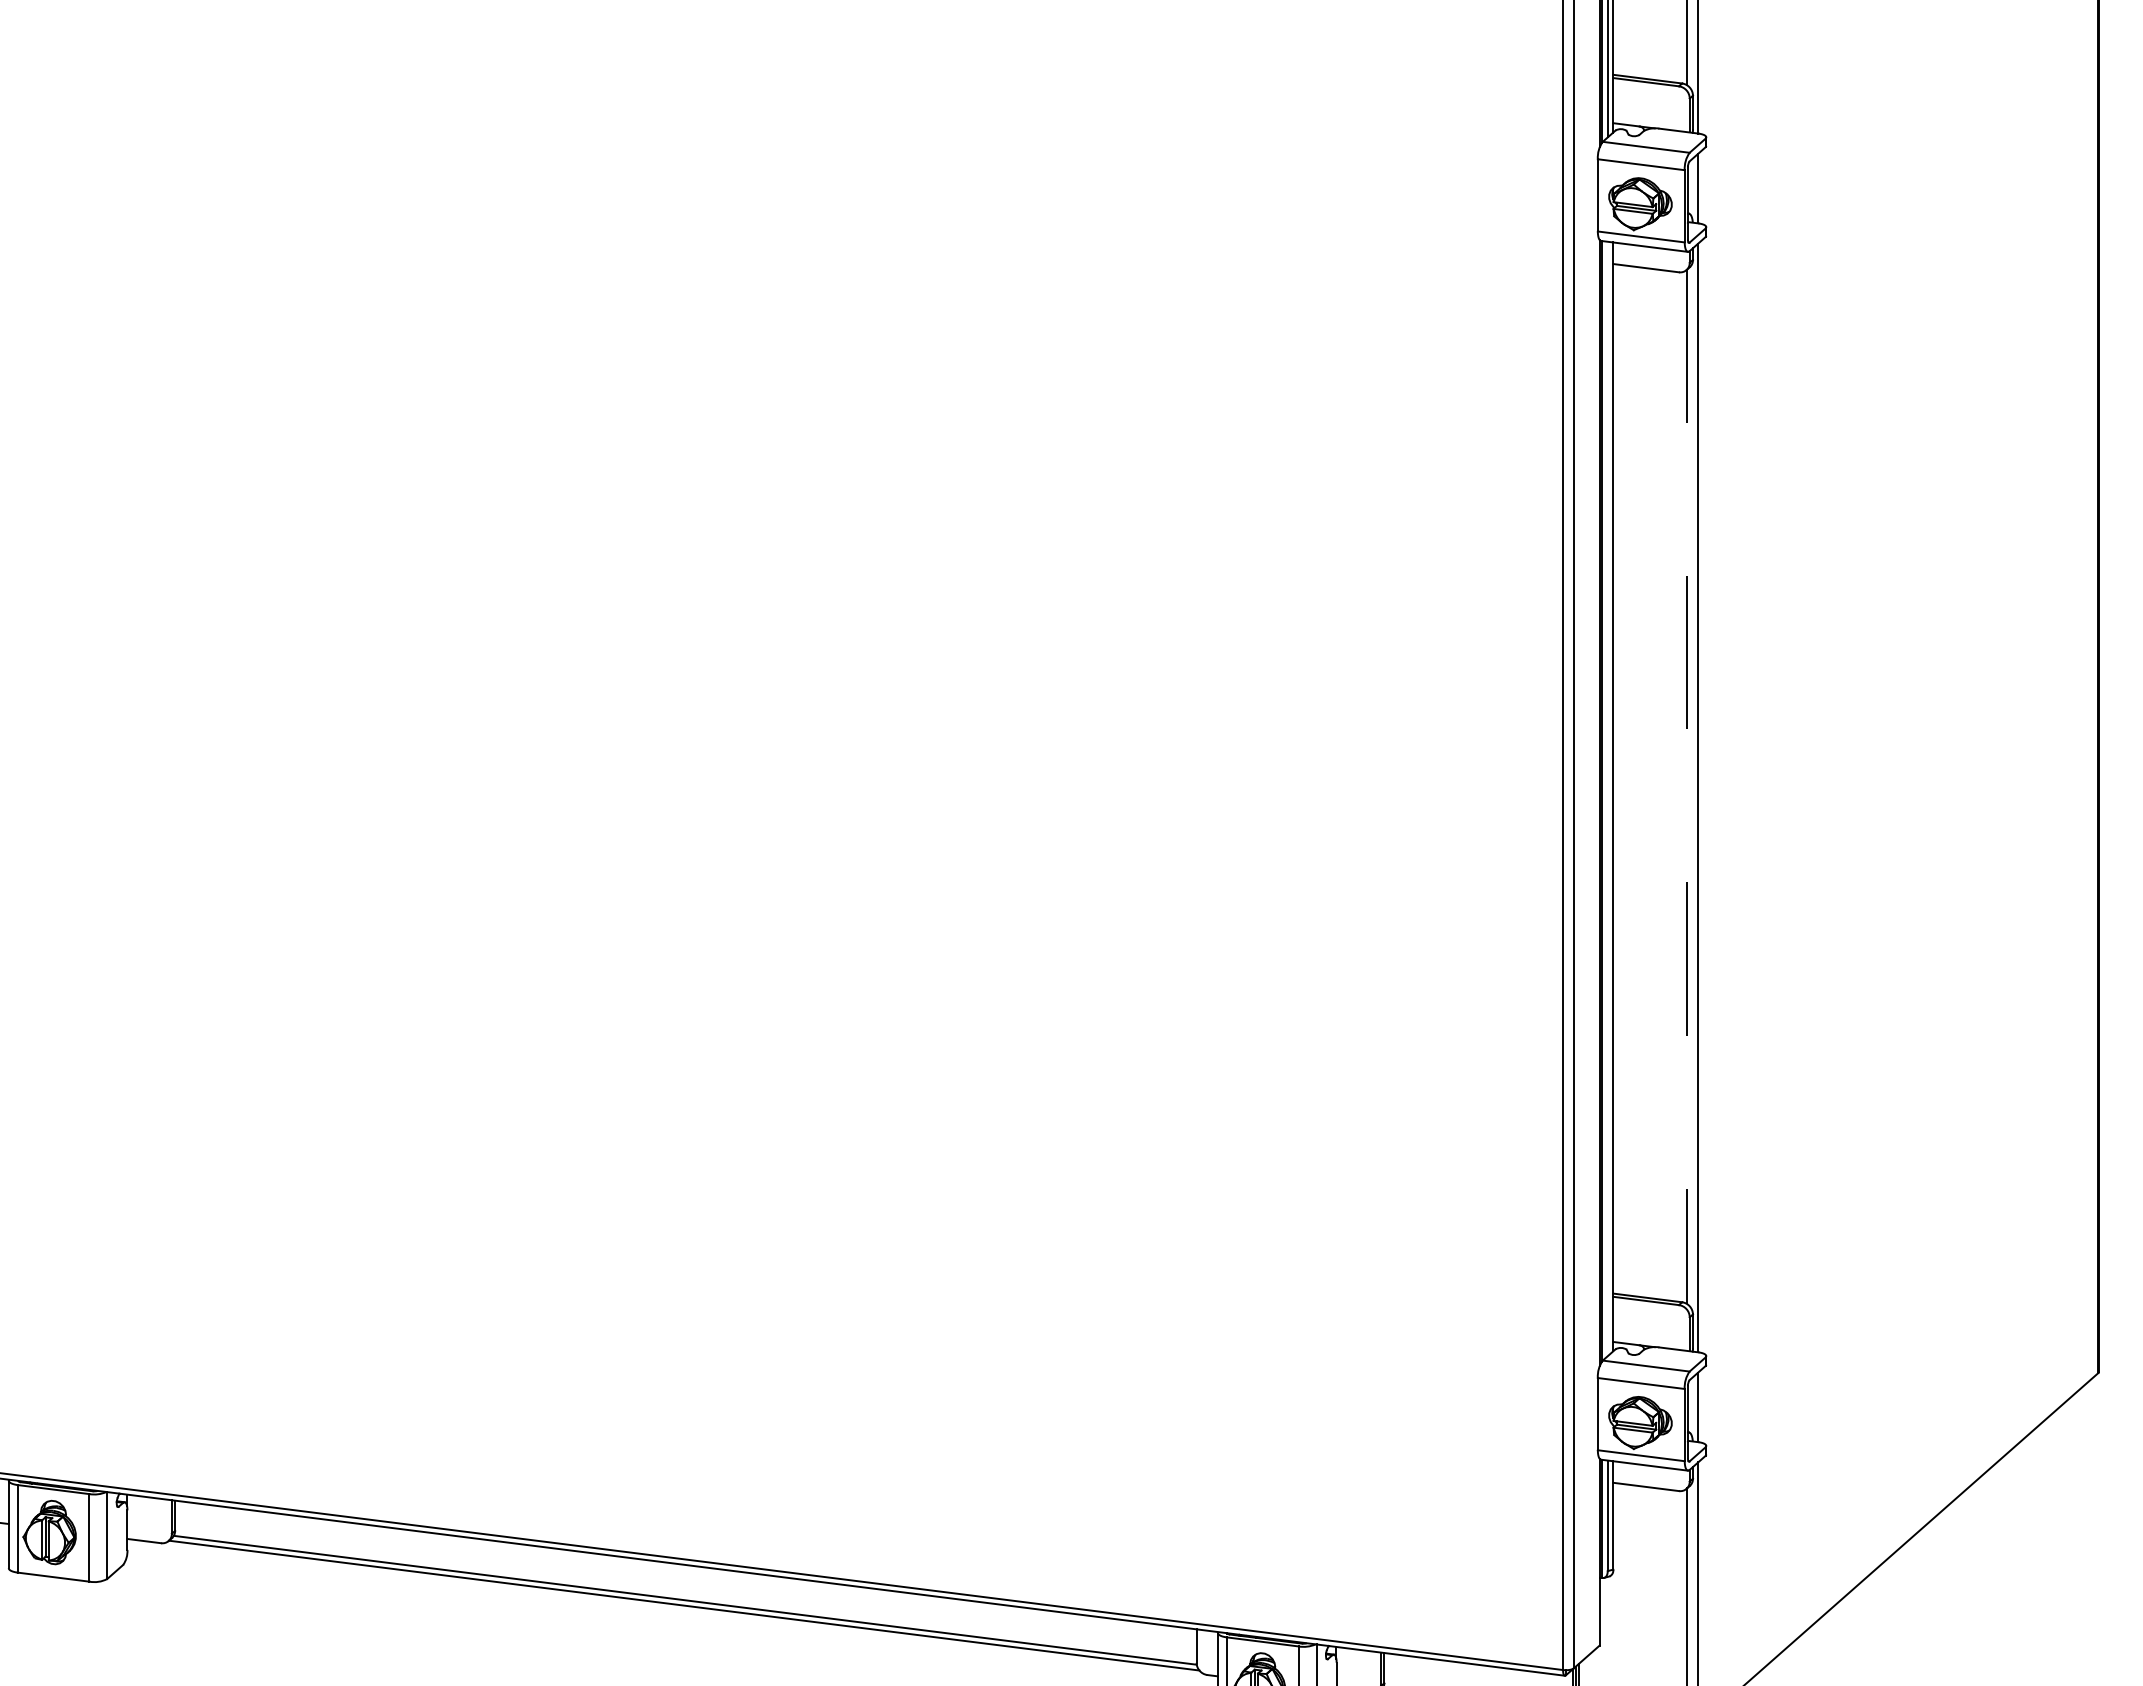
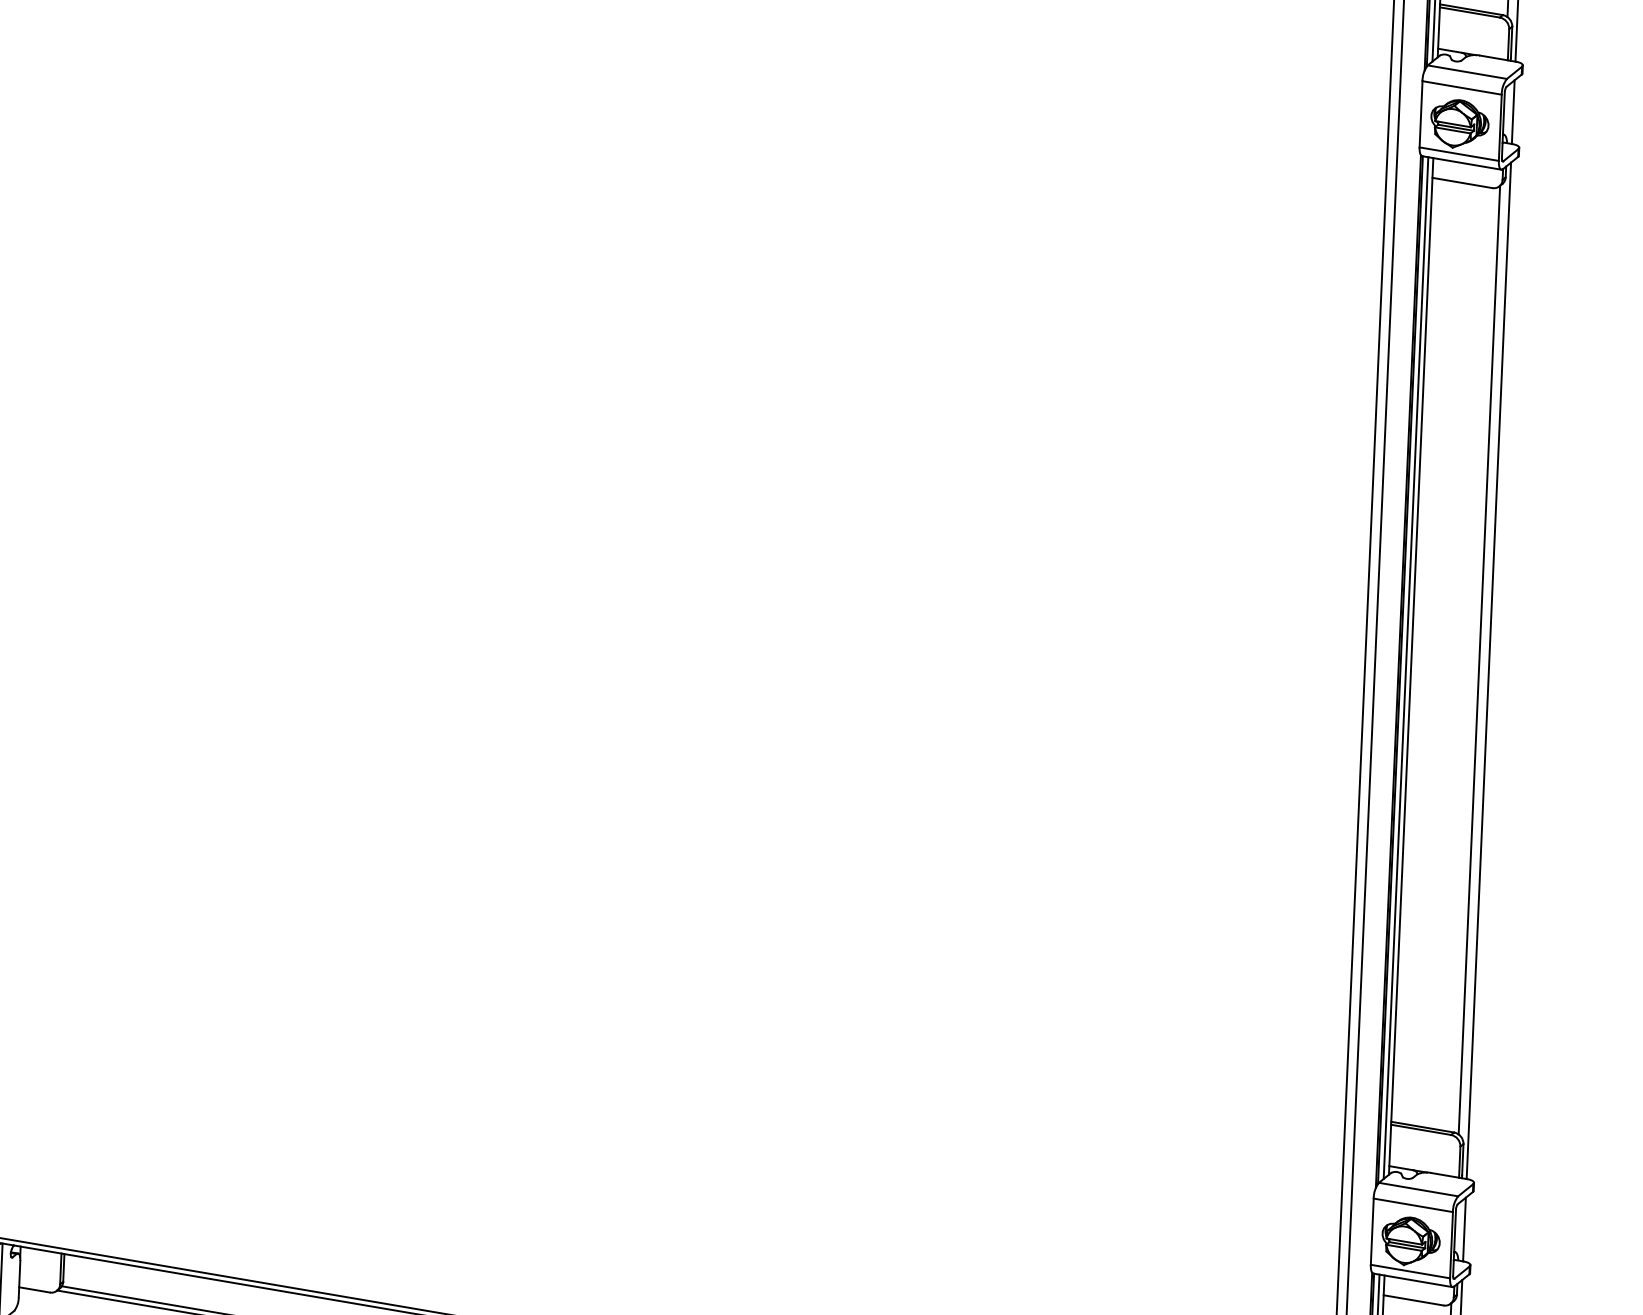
line: (1687, 787) -> (1479, 660), dashed -> solid
line: (1607, 798) -> (1405, 667), added

